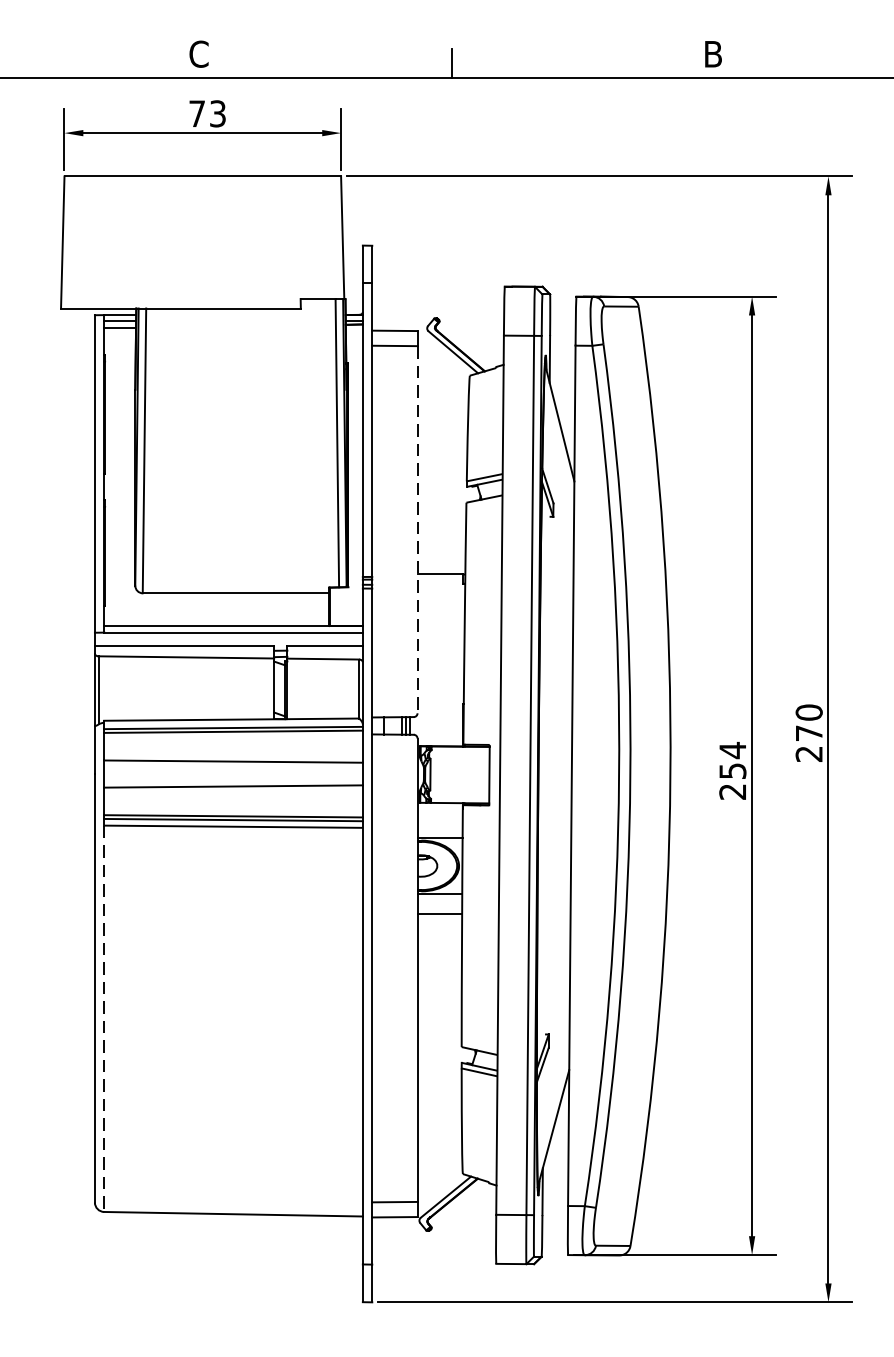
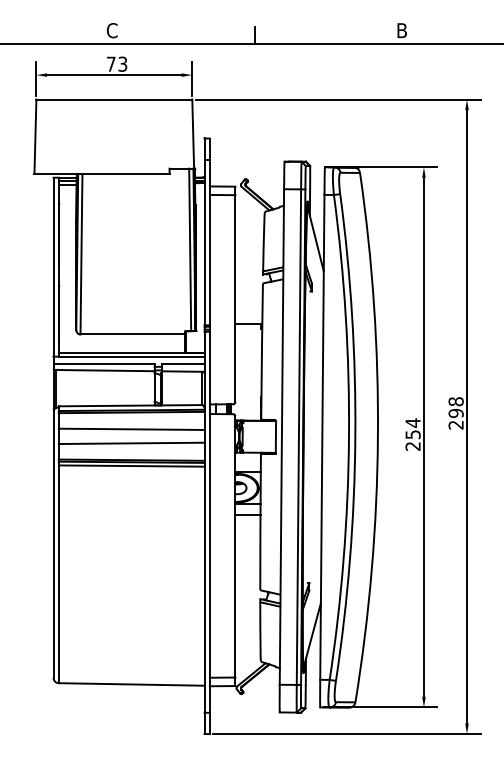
line: (417, 531) -> (235, 299), dashed -> solid
text: (808, 722) -> (455, 407), 270 -> 298
line: (103, 1019) -> (58, 574), dashed -> solid

